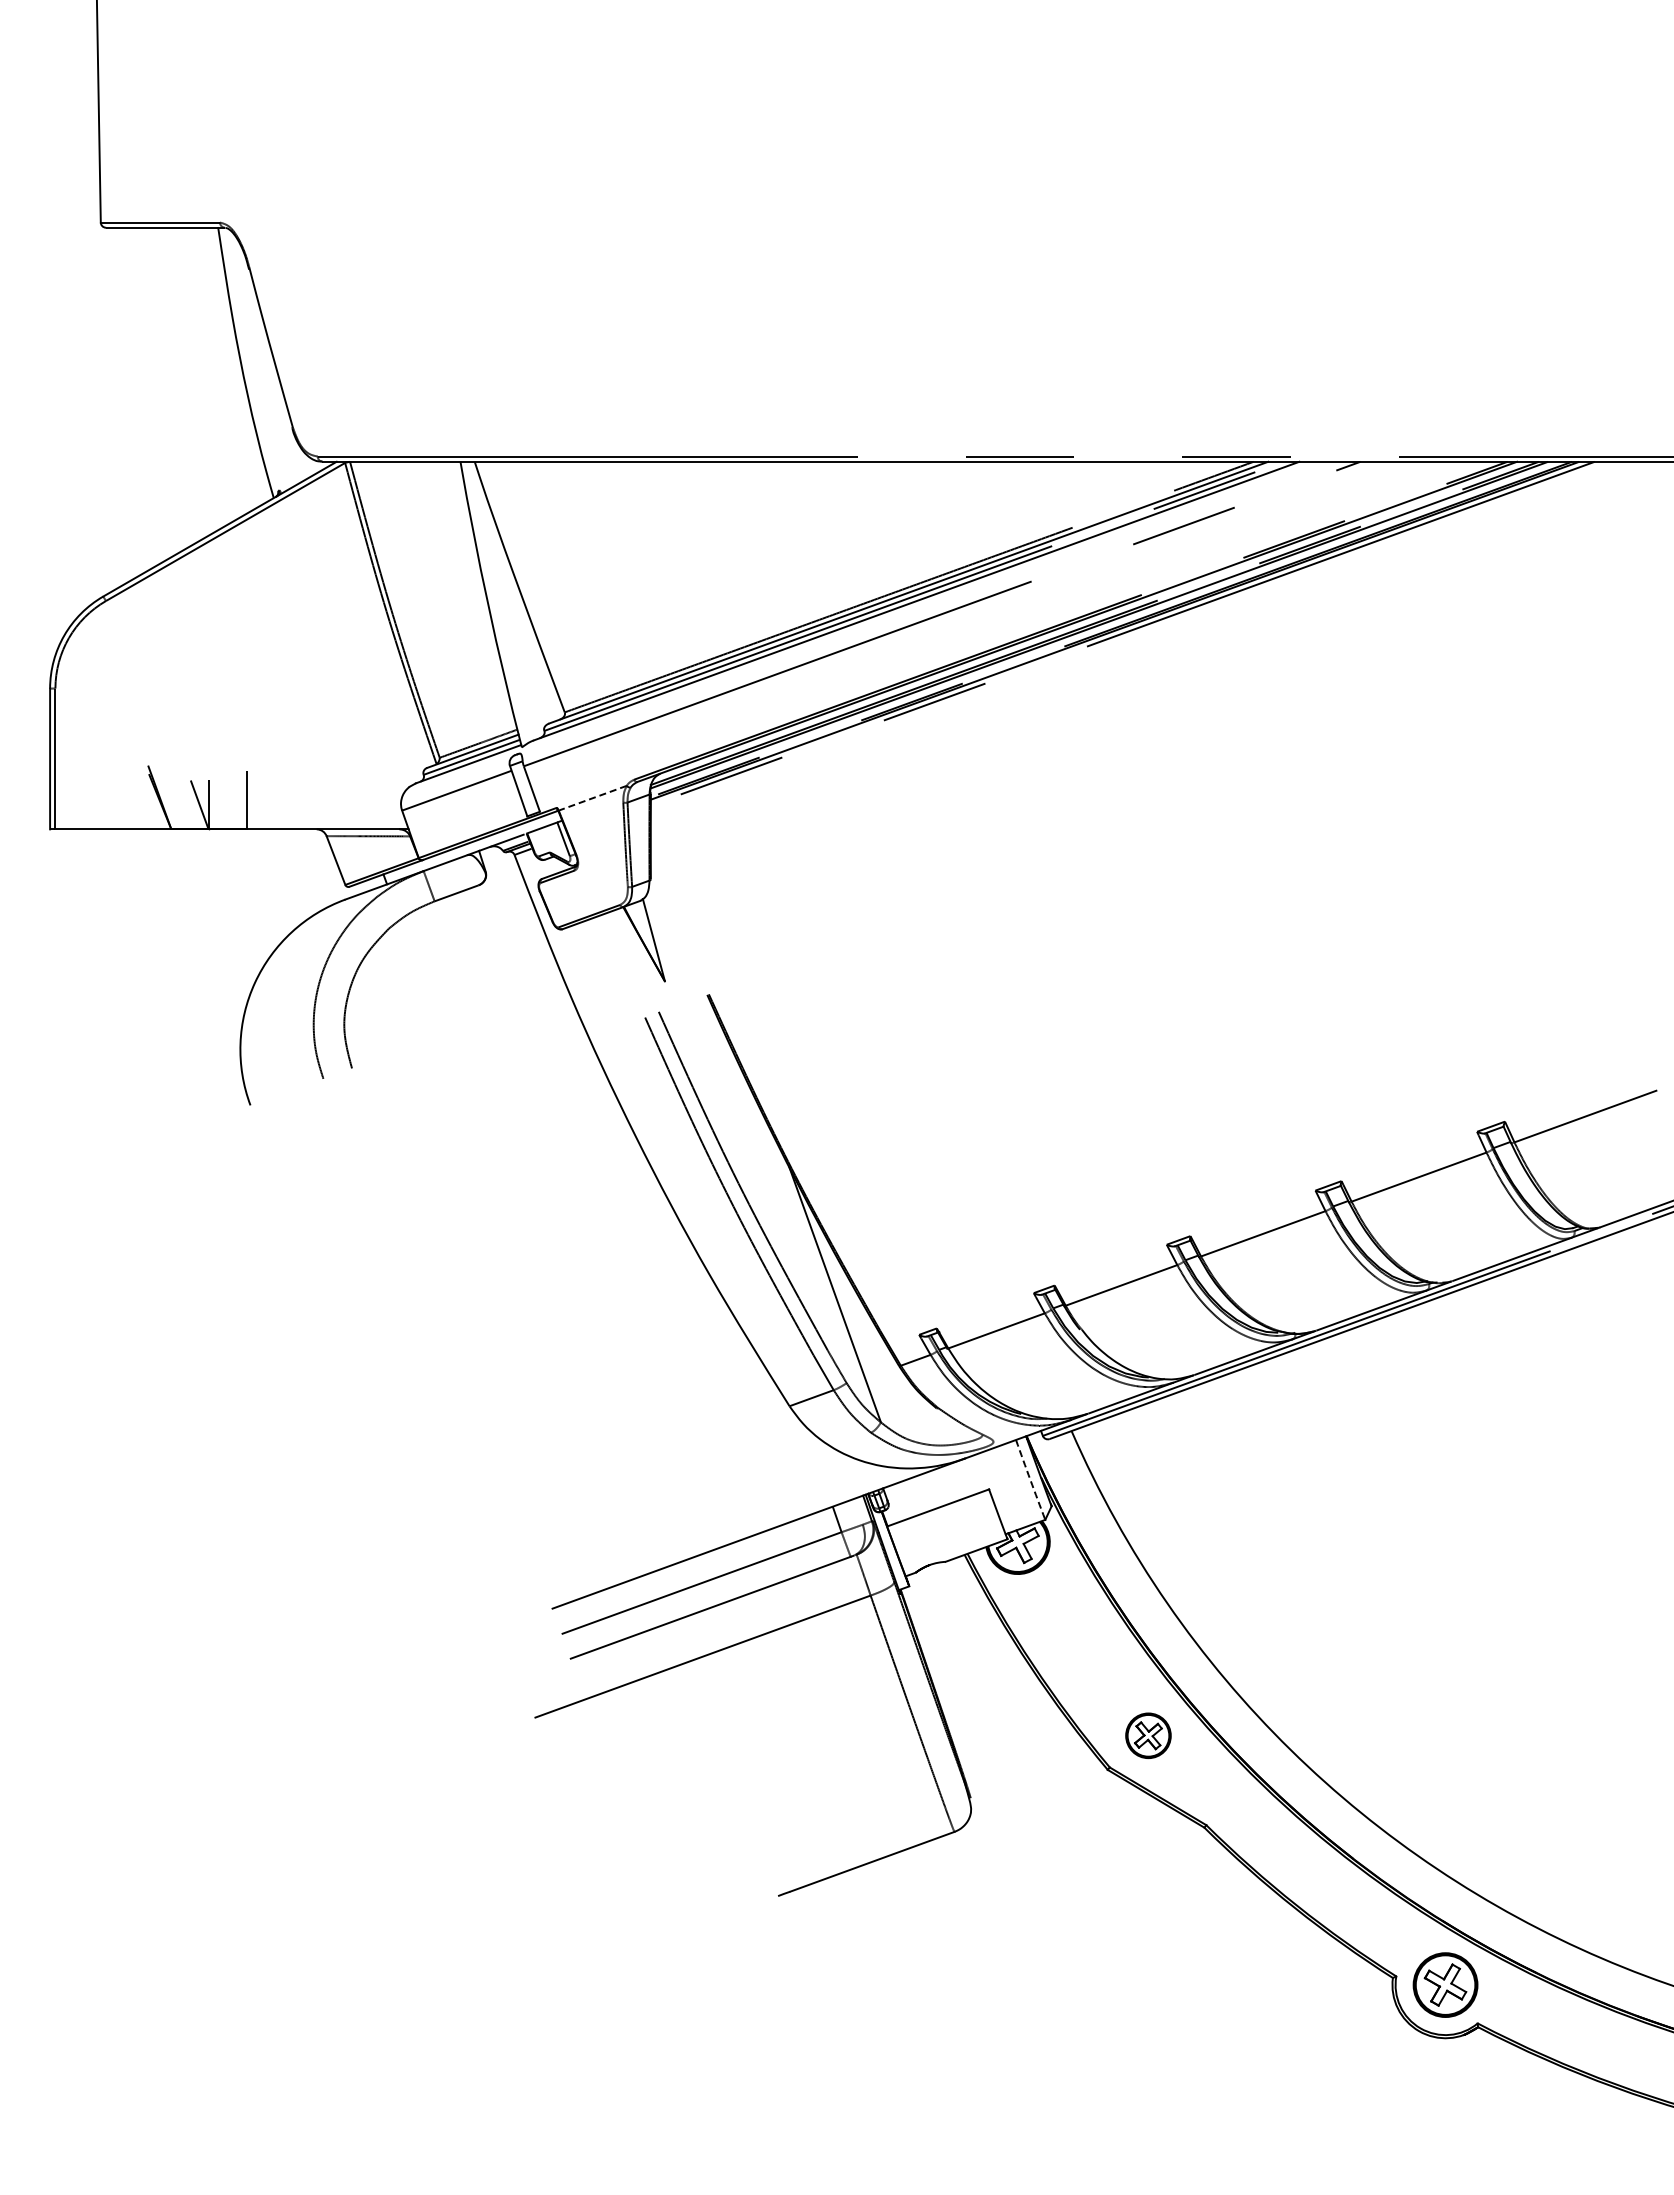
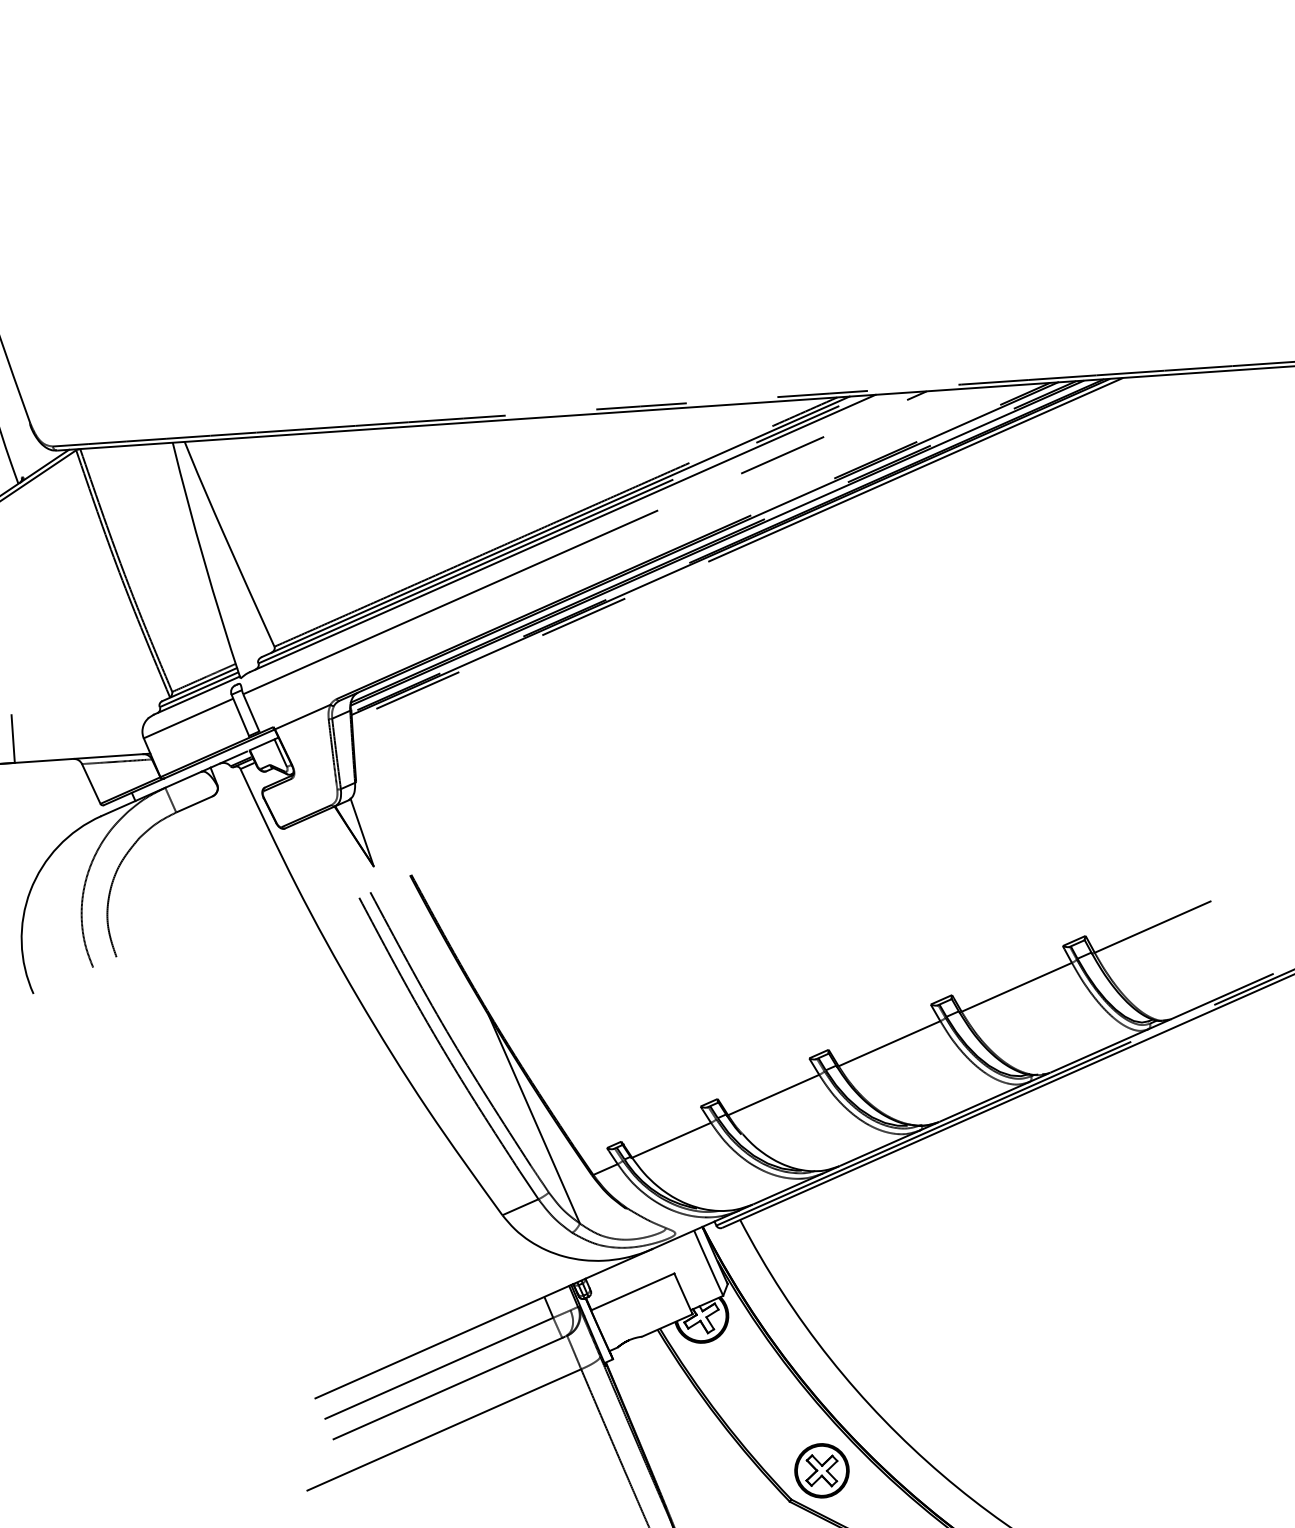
line: (592, 798) -> (302, 717), dashed -> solid
arc: (1030, 1480) -> (708, 1263), dashed -> solid
part: (1148, 1735) -> (821, 1470), size x1.43

